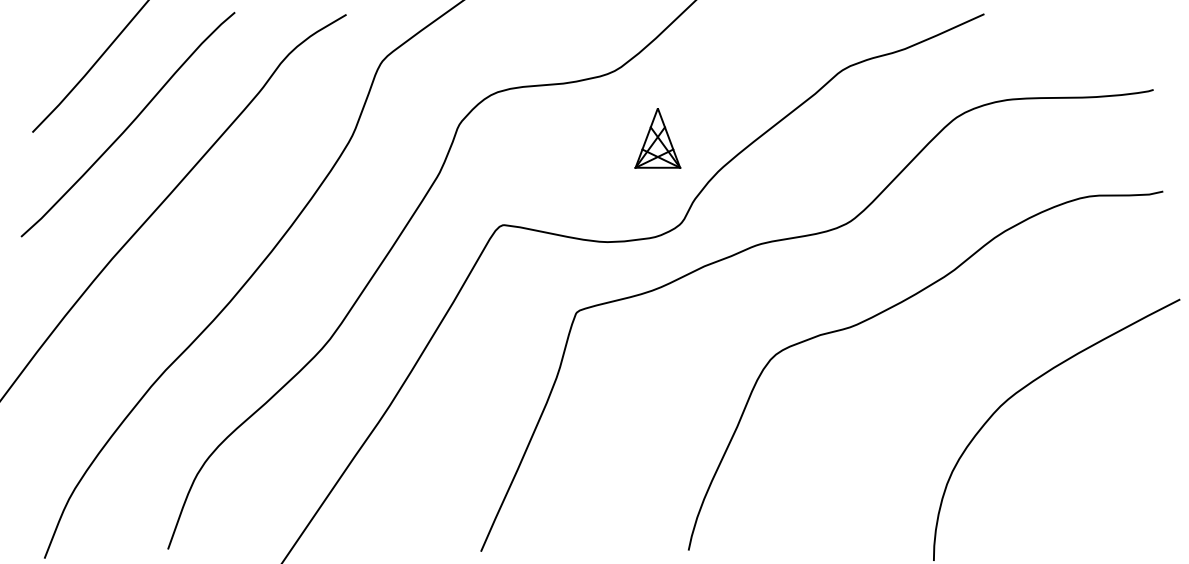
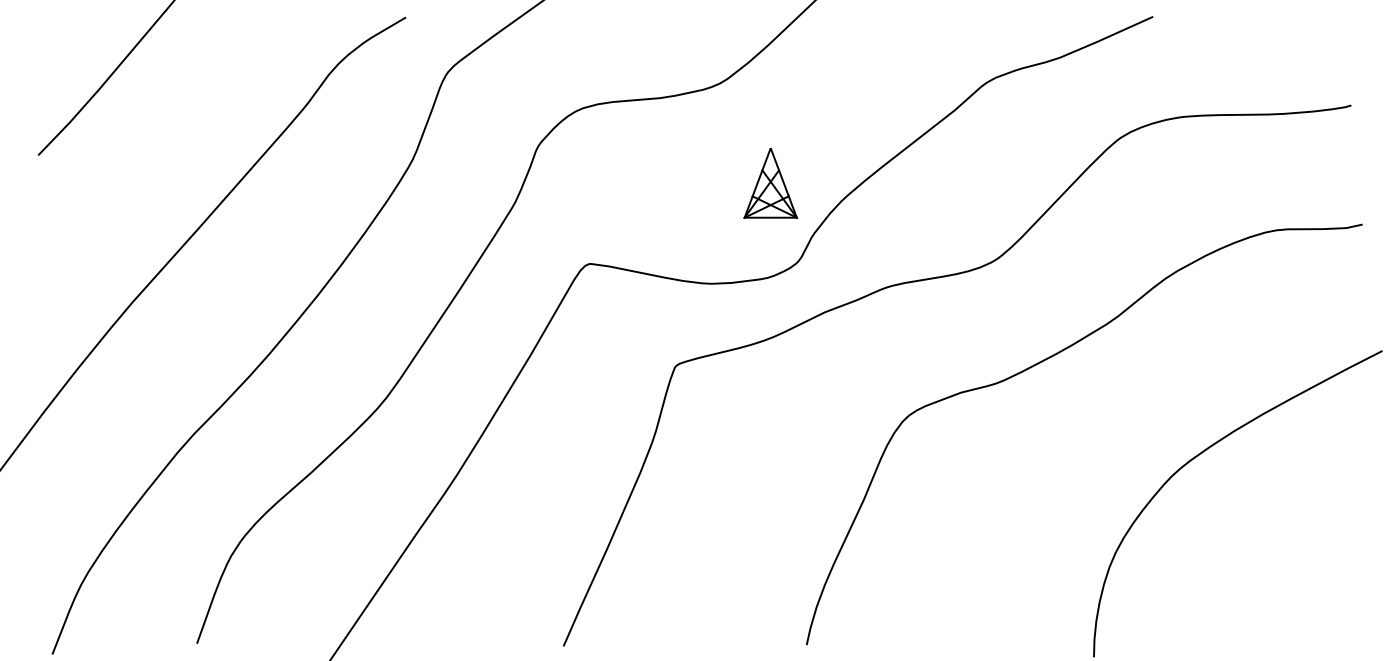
curve: (128, 125) -> (150, 147), removed
part: (657, 138) -> (770, 183), moved

